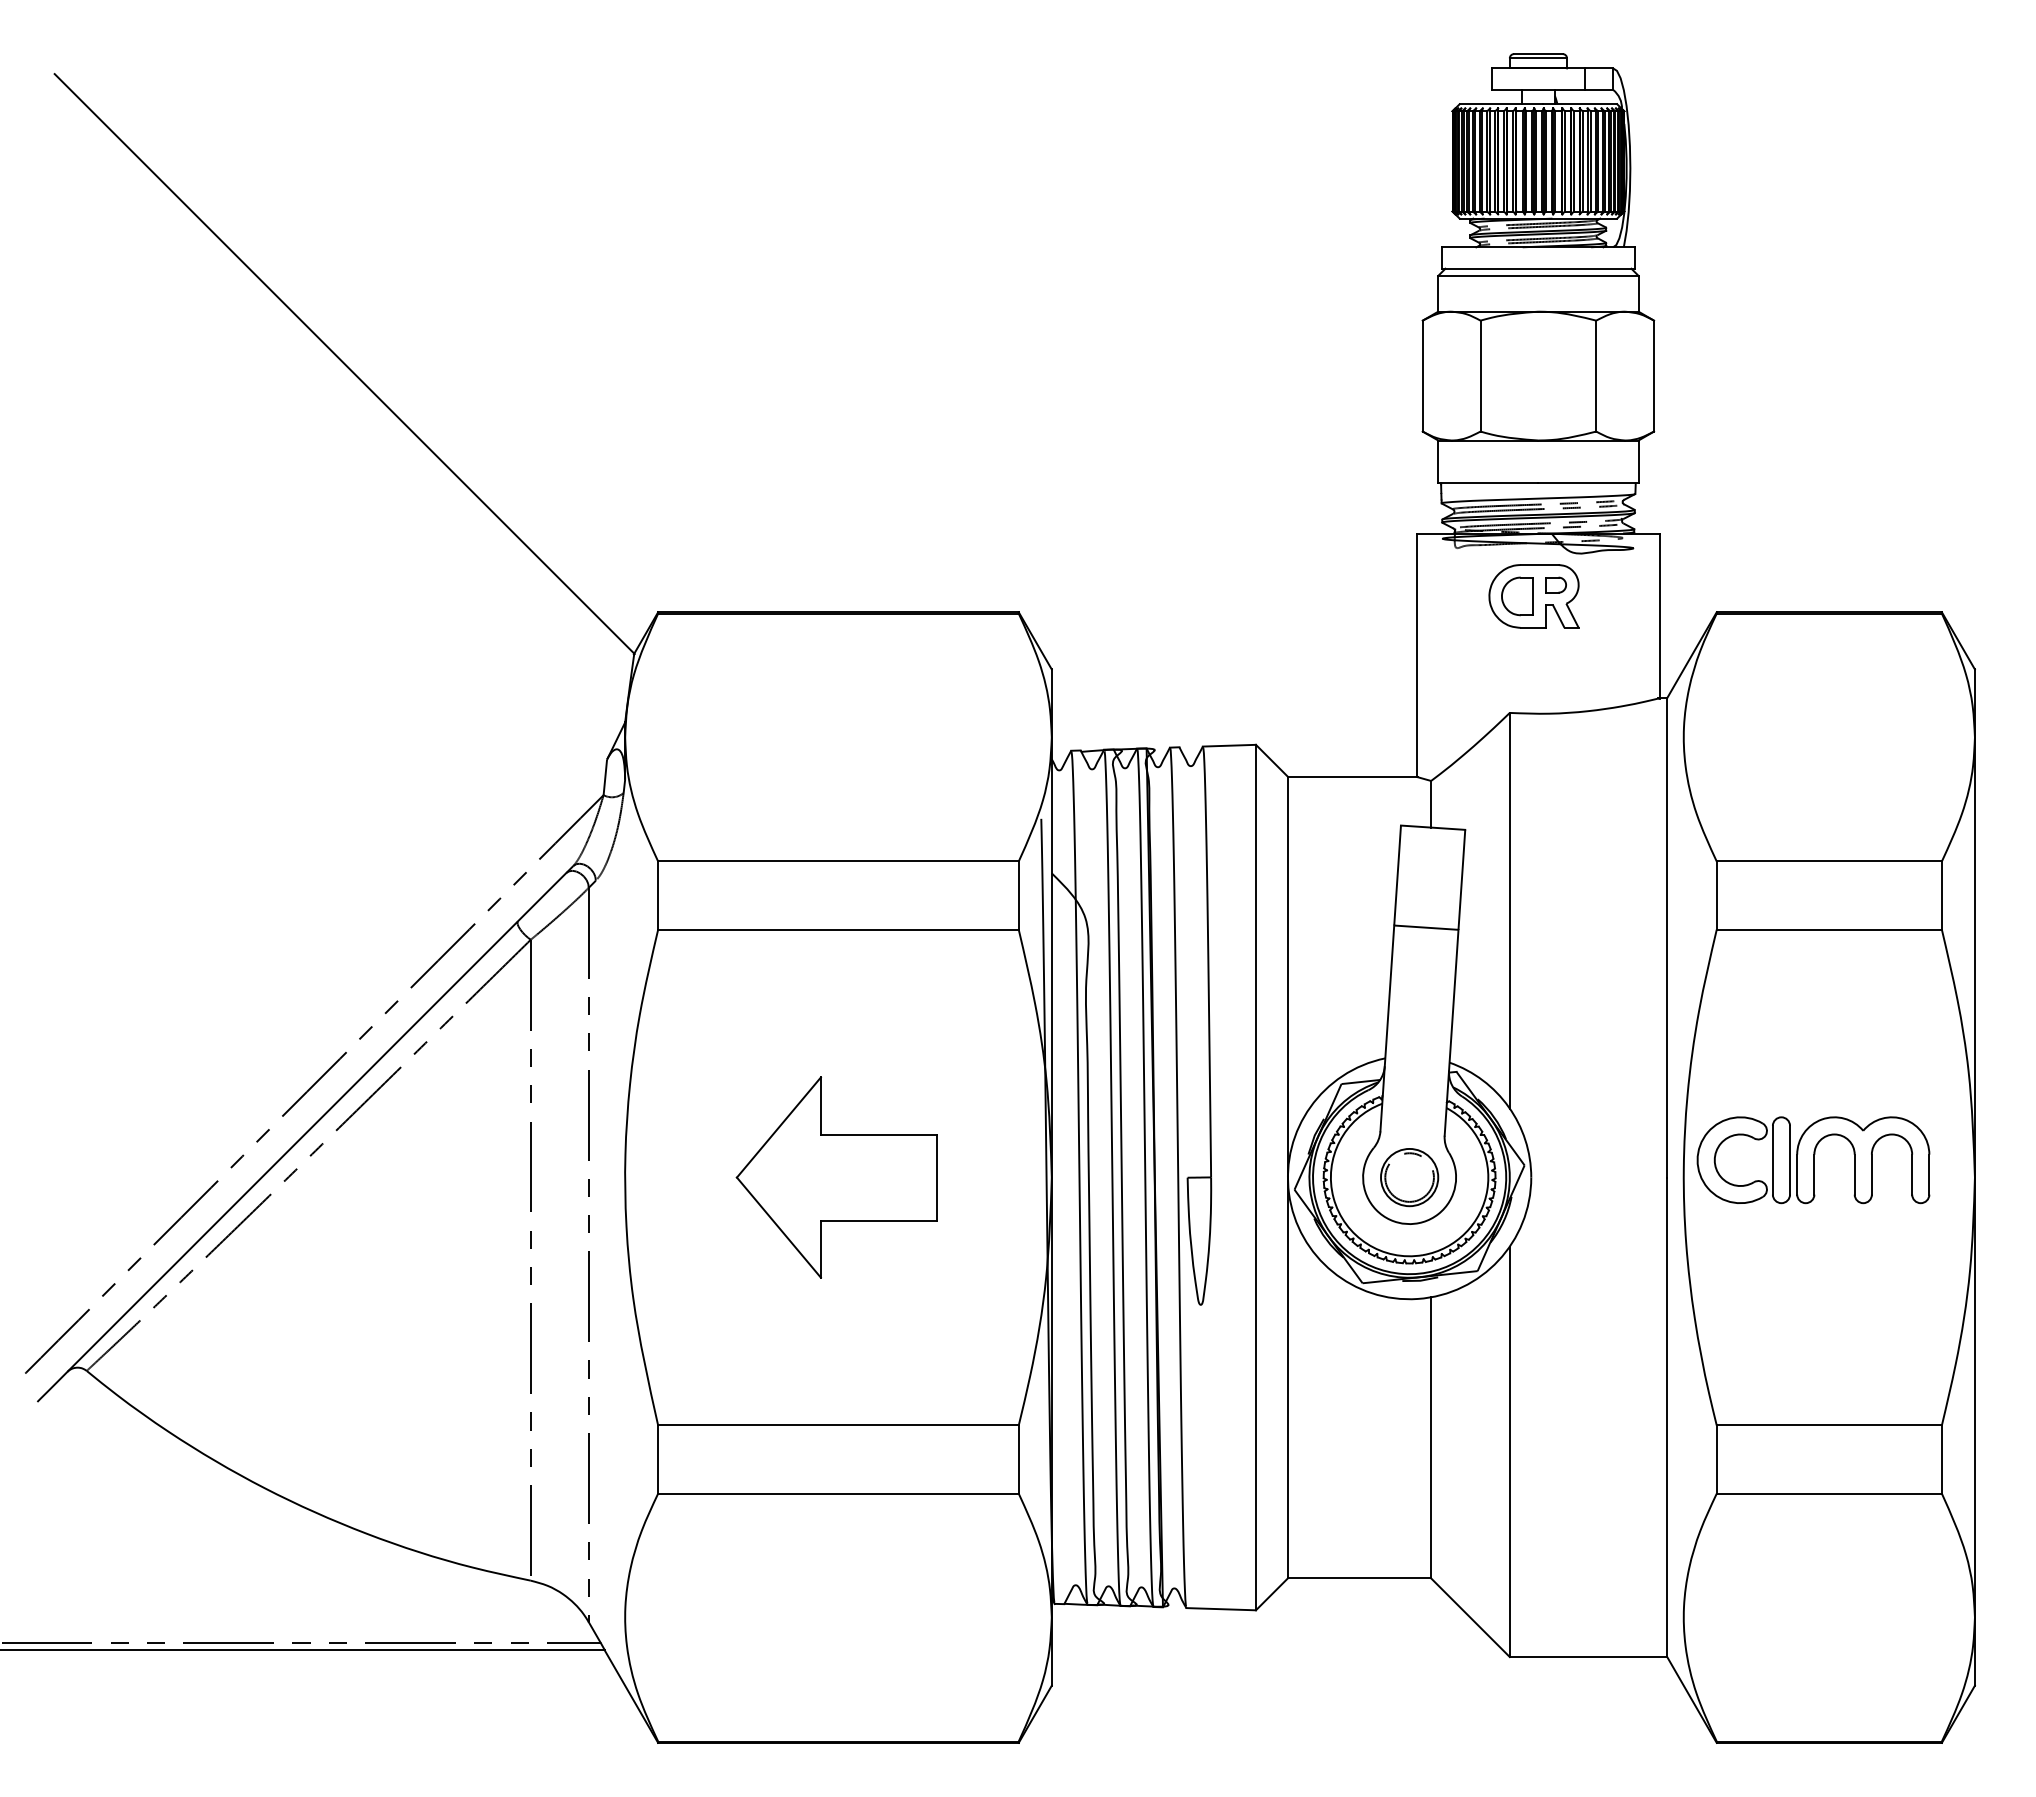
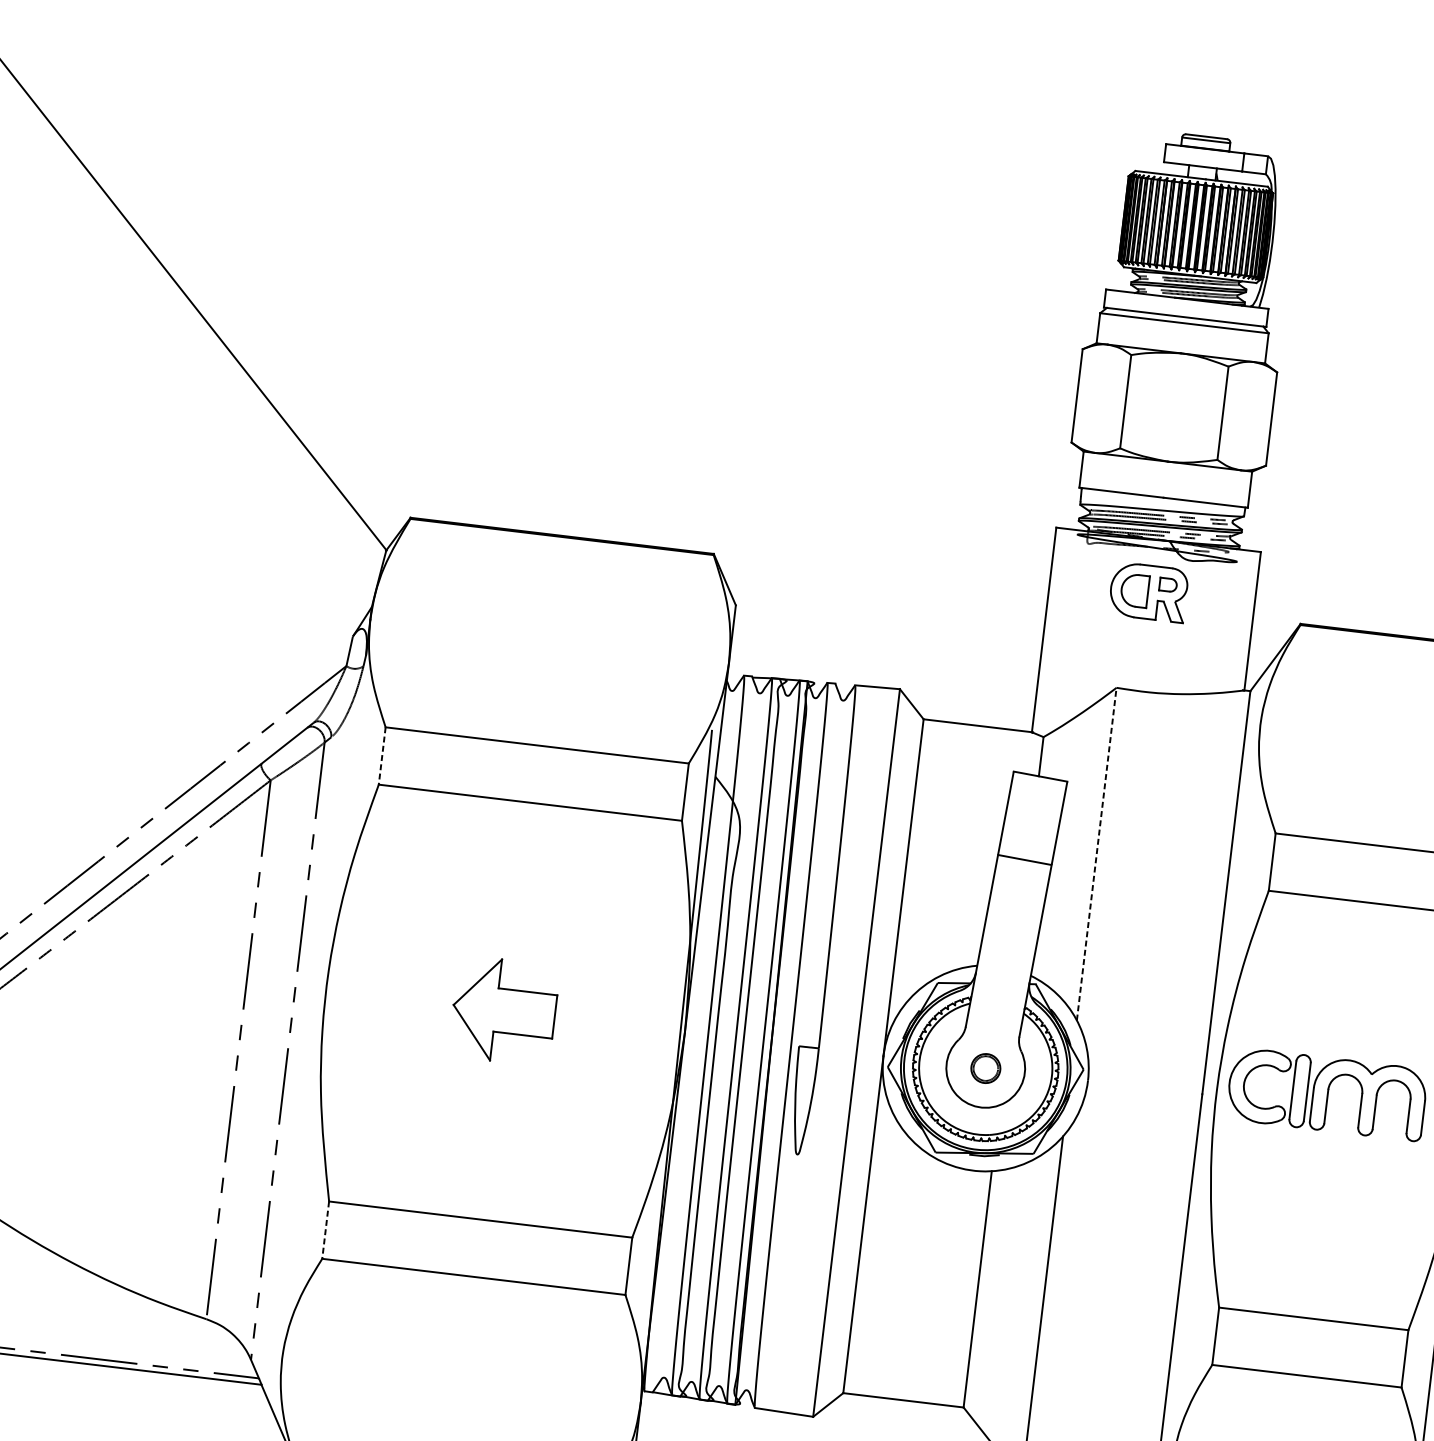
line: (658, 896) -> (382, 756), solid -> dashed
line: (1509, 910) -> (1096, 853), solid -> dashed
part: (836, 1177) -> (503, 1010), size x0.6
part: (1409, 1177) -> (985, 1068), size x0.6
line: (658, 1460) -> (325, 1230), solid -> dashed

